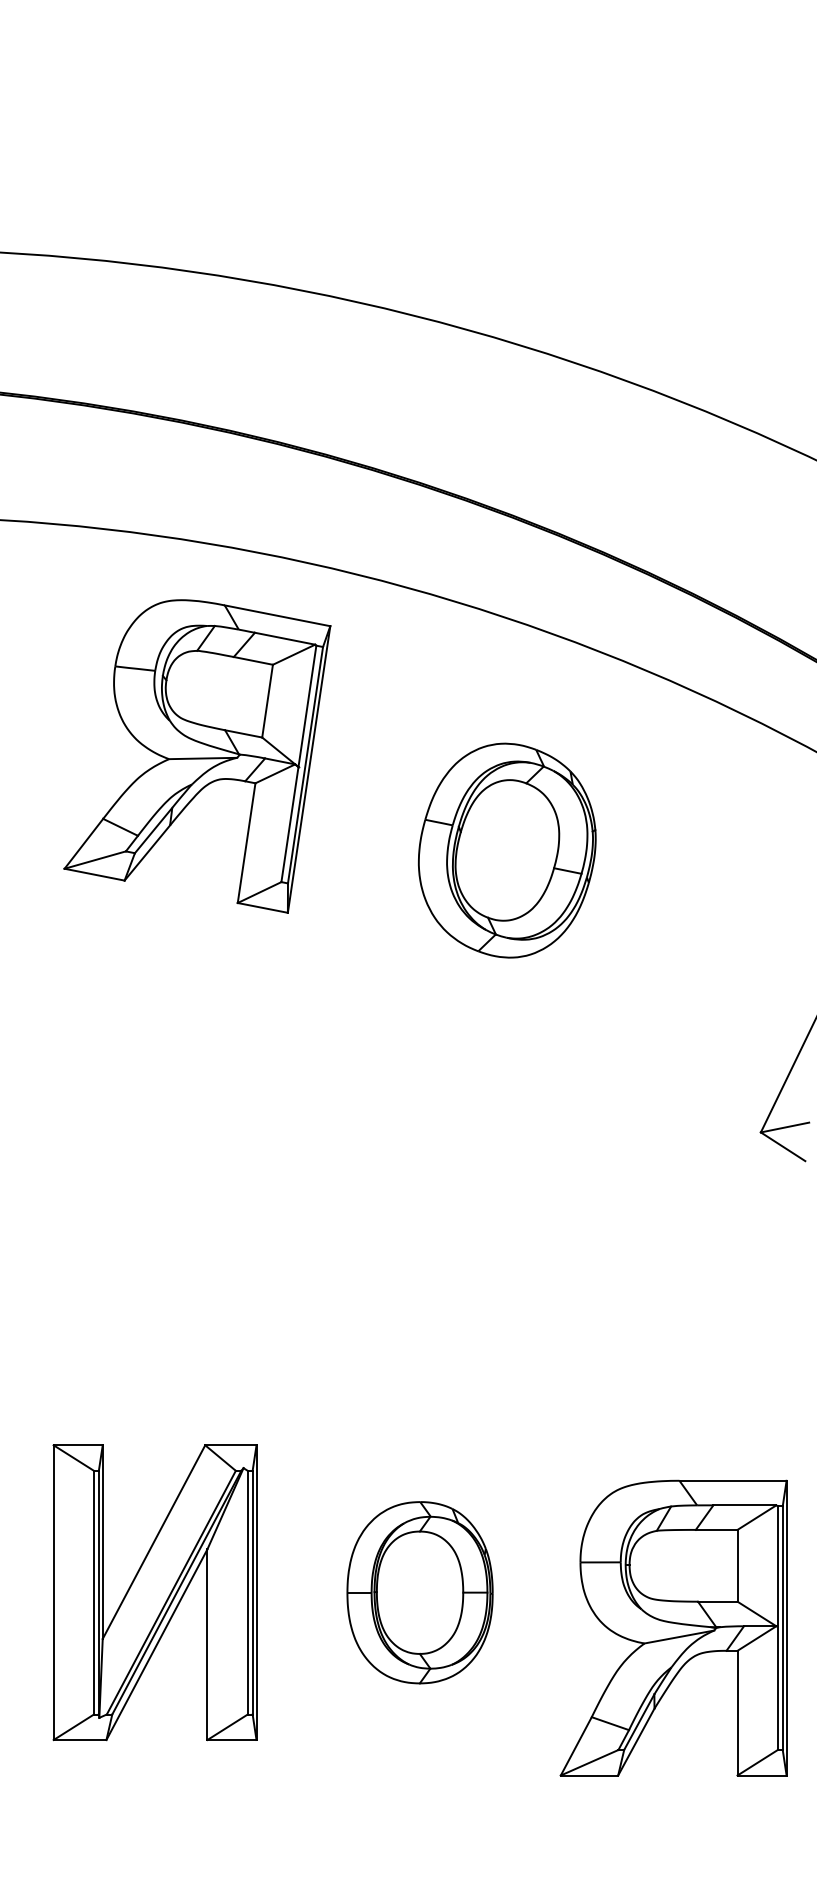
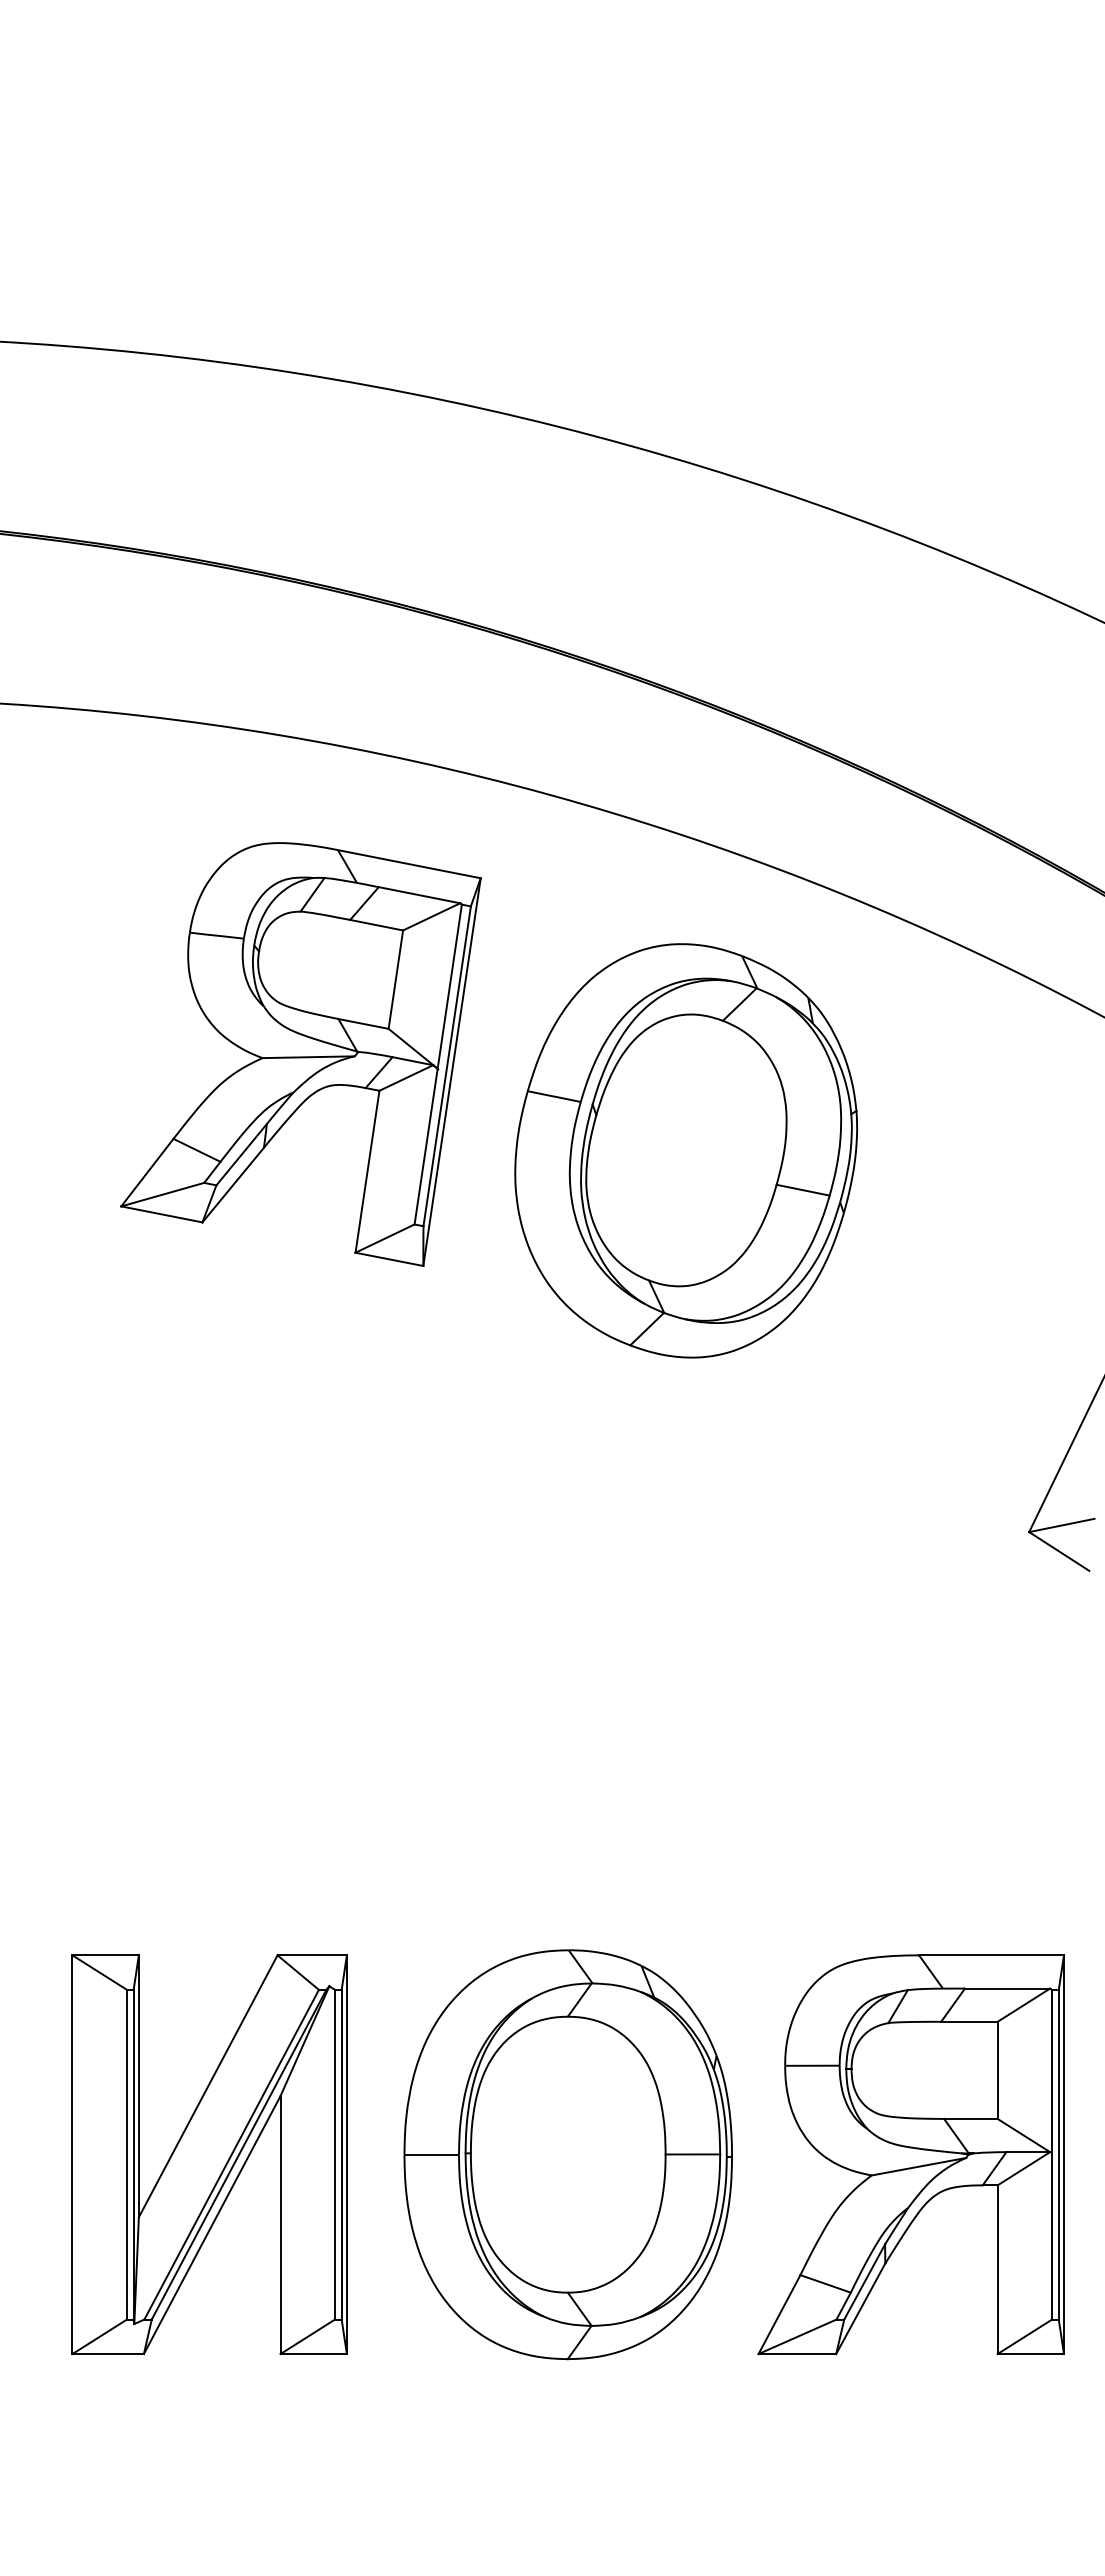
part: (197, 756) -> (300, 1054), moved
part: (506, 850) -> (685, 1150), size x1.43
part: (419, 1592) -> (567, 2154), size x1.67
part: (673, 1627) -> (910, 2154), moved

